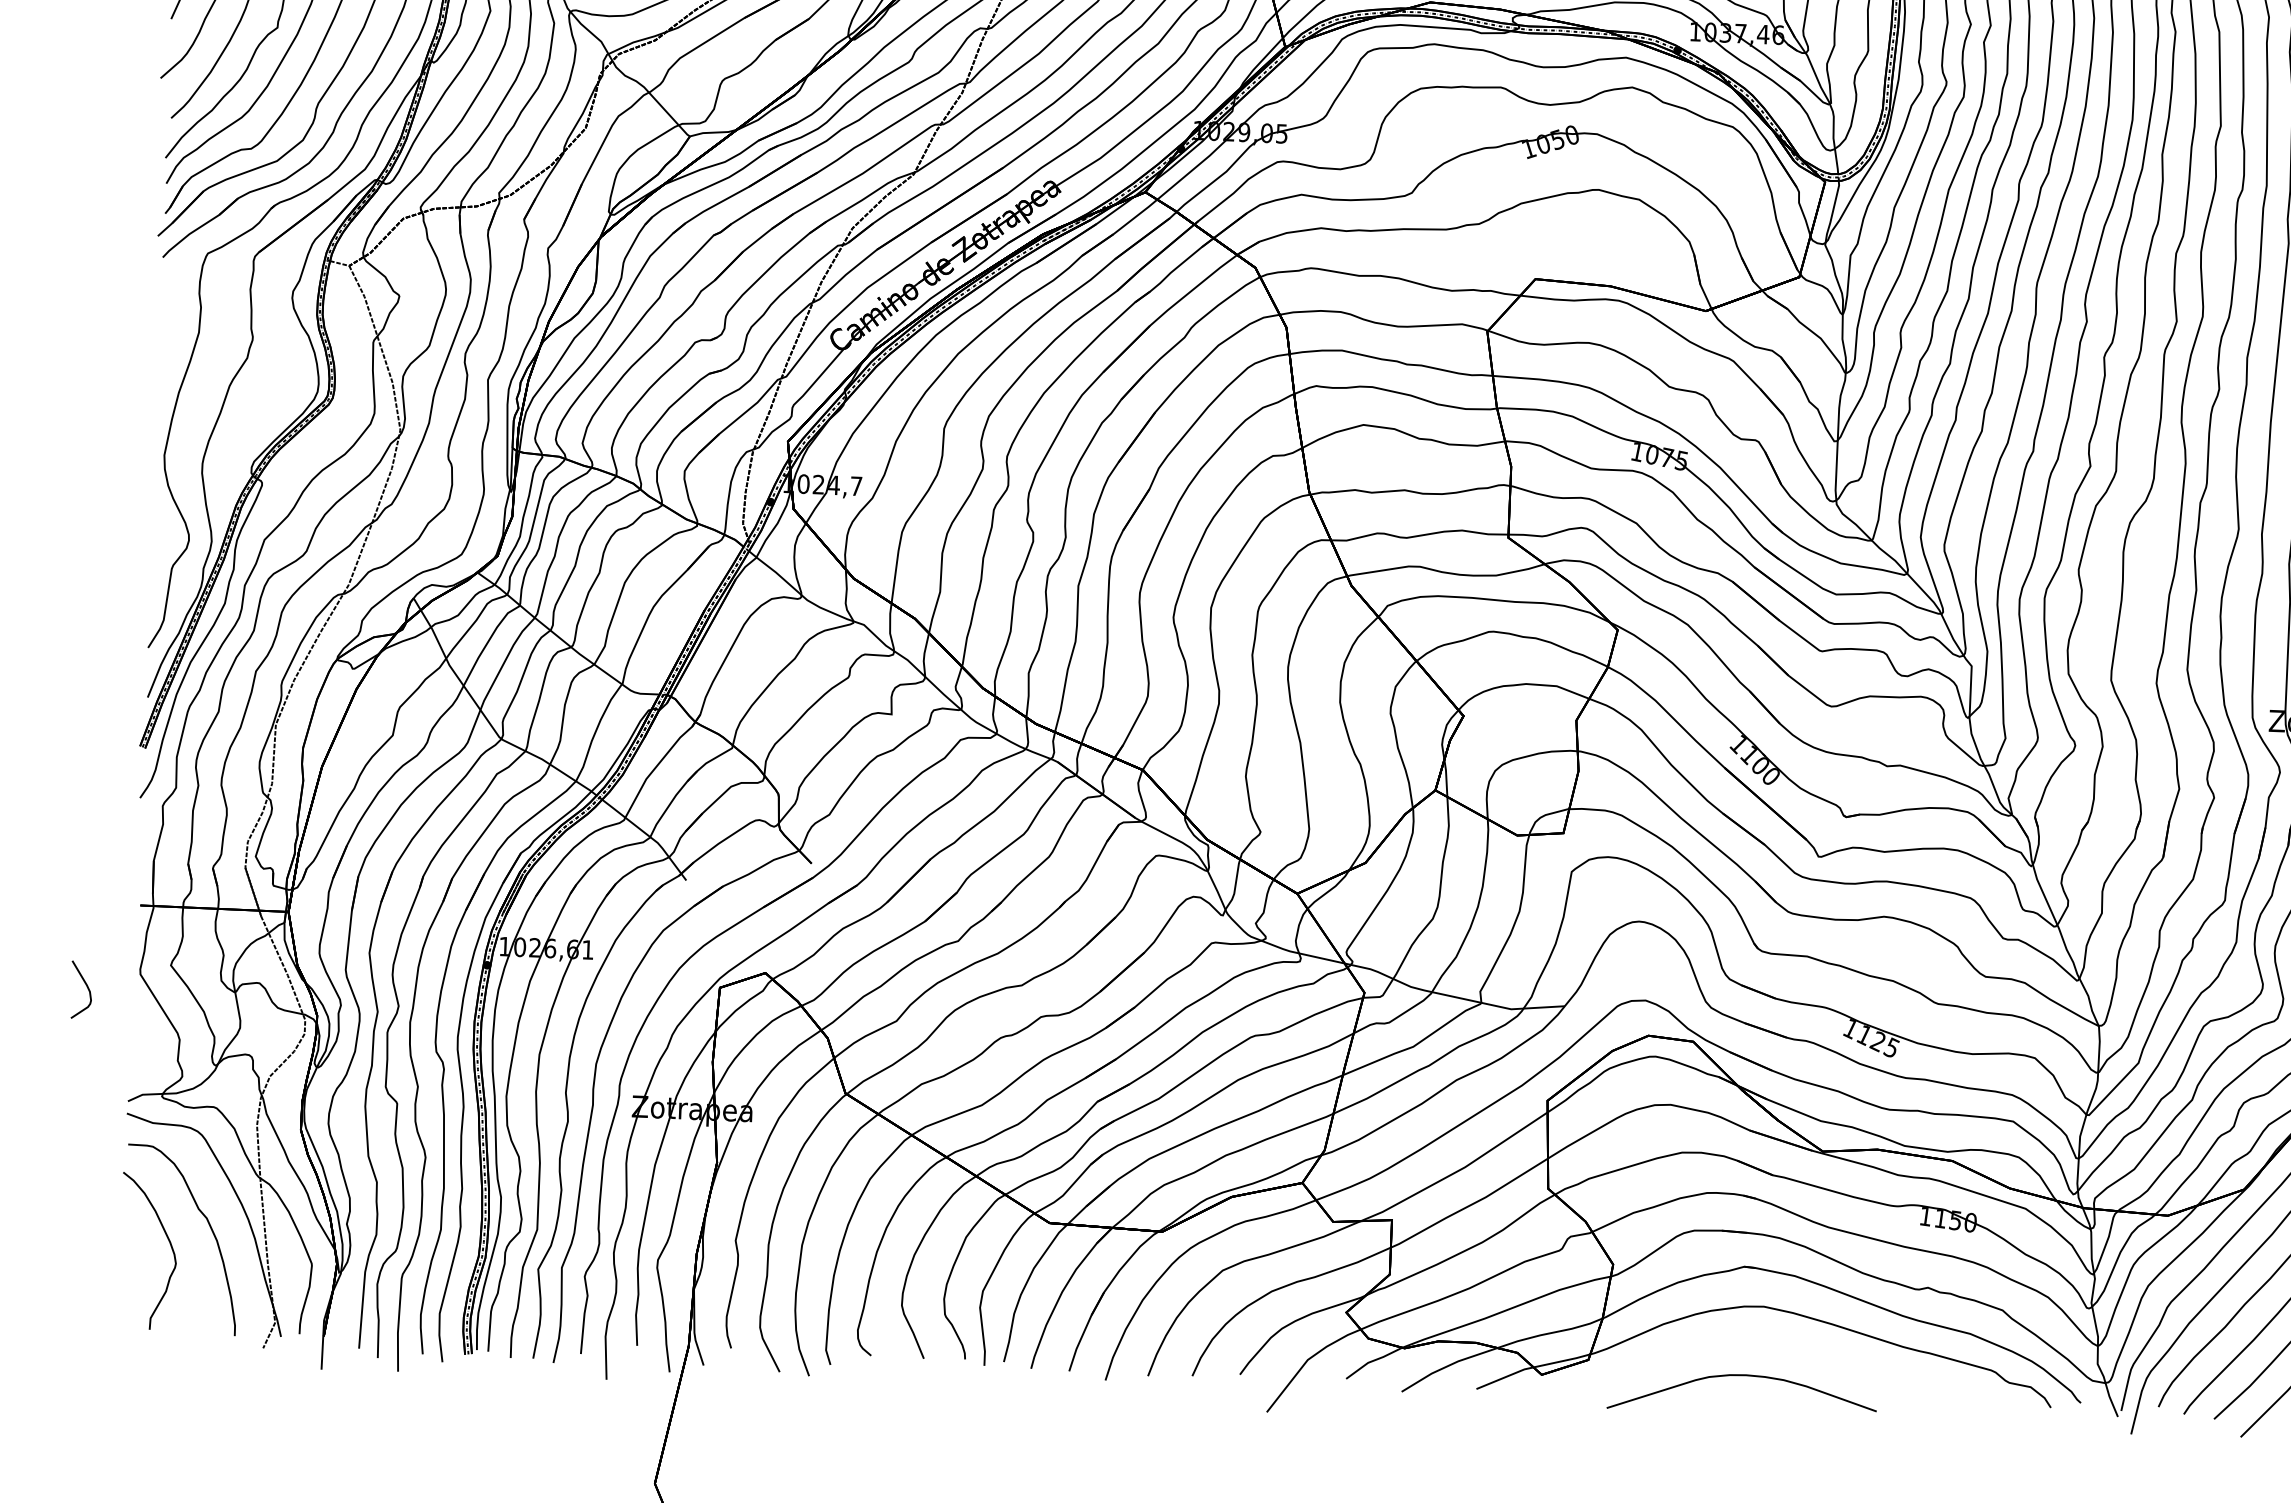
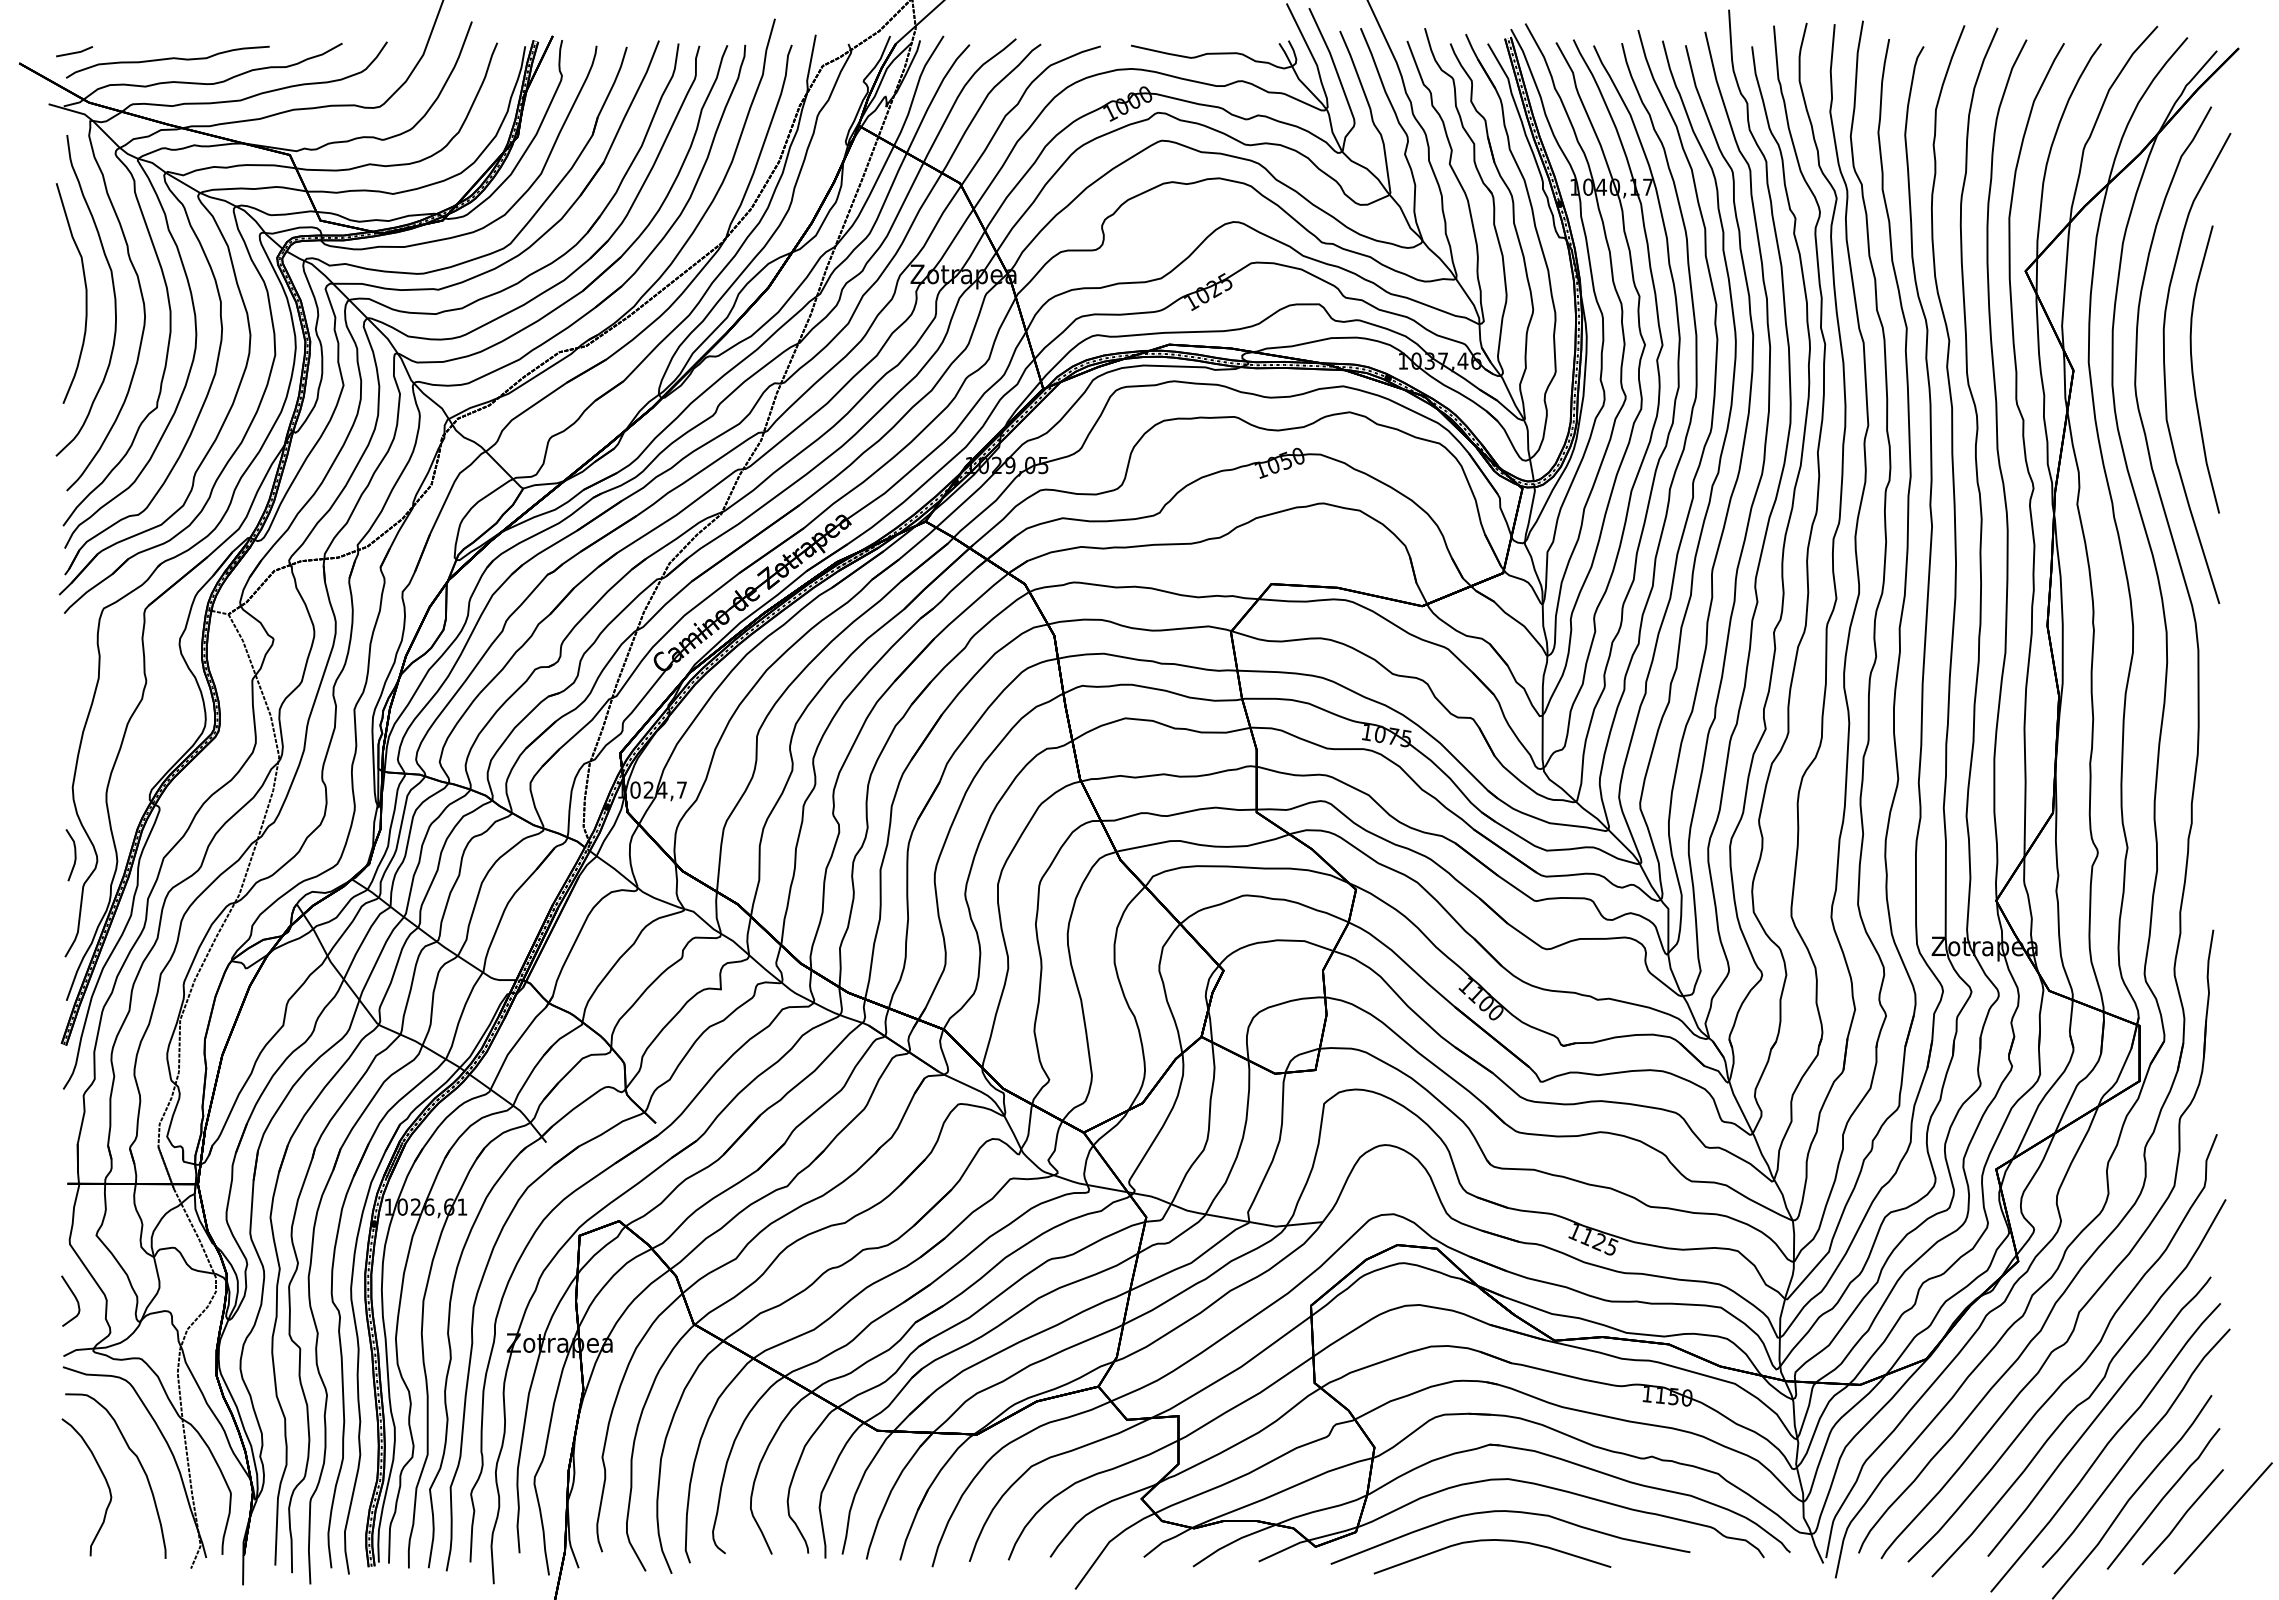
curve: (163, 532) -> (74, 855), added
curve: (85, 986) -> (74, 1297), moved
curve: (1764, 1344) -> (1510, 1512), added

